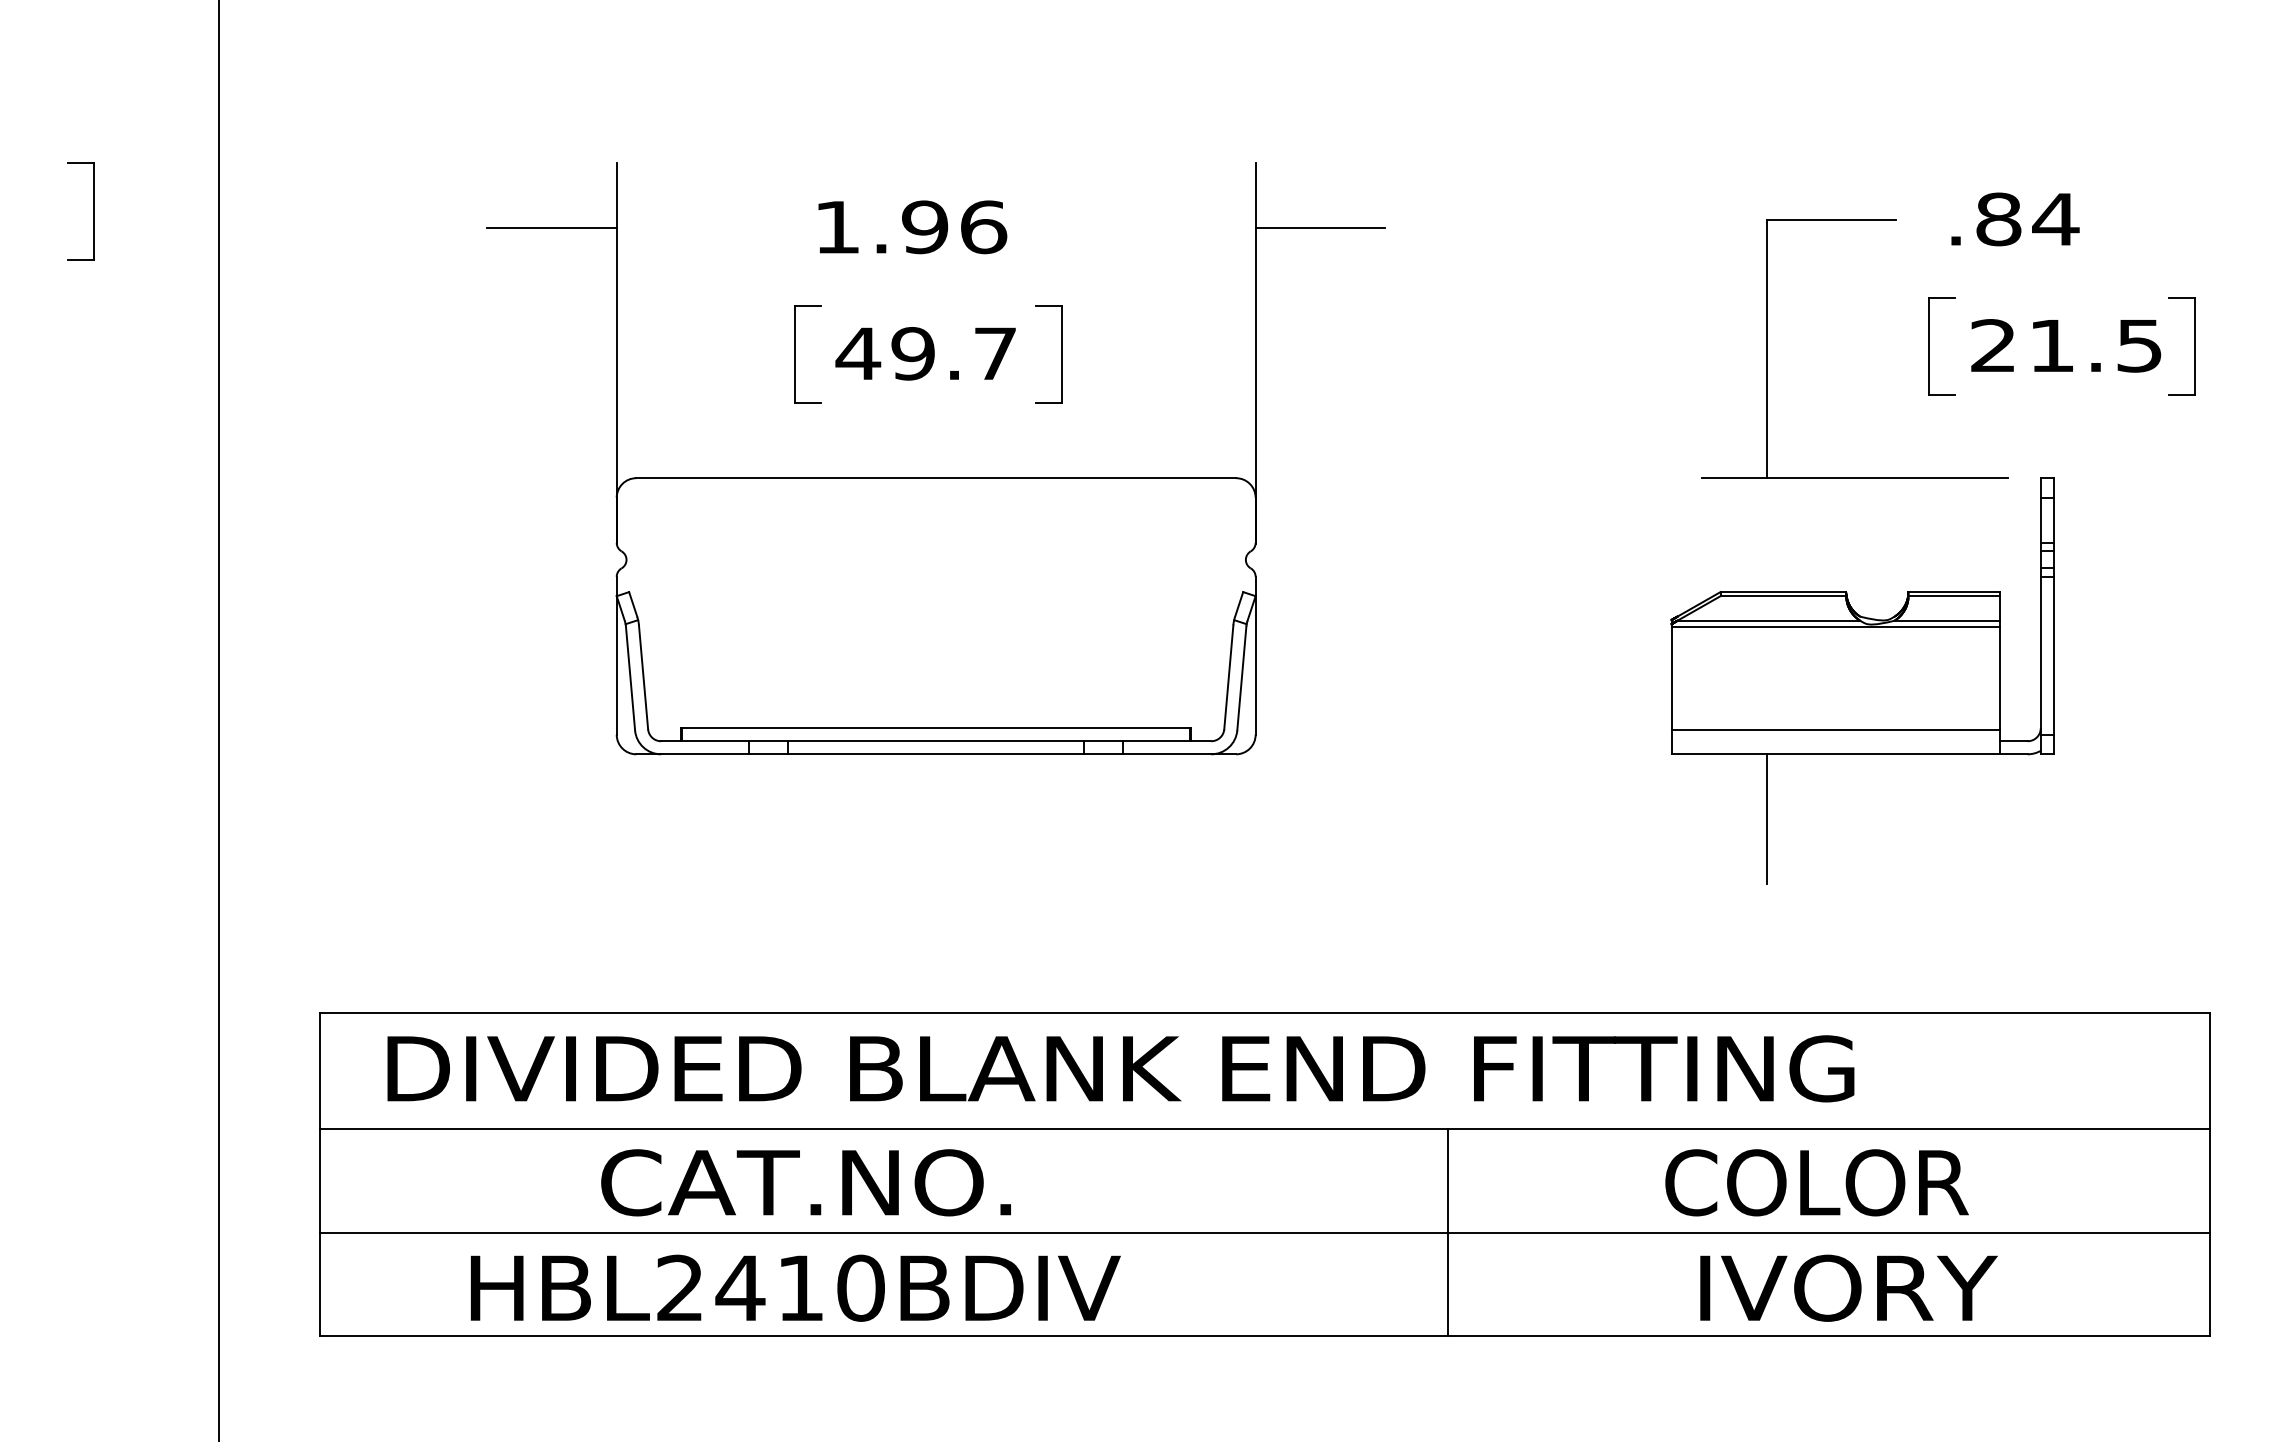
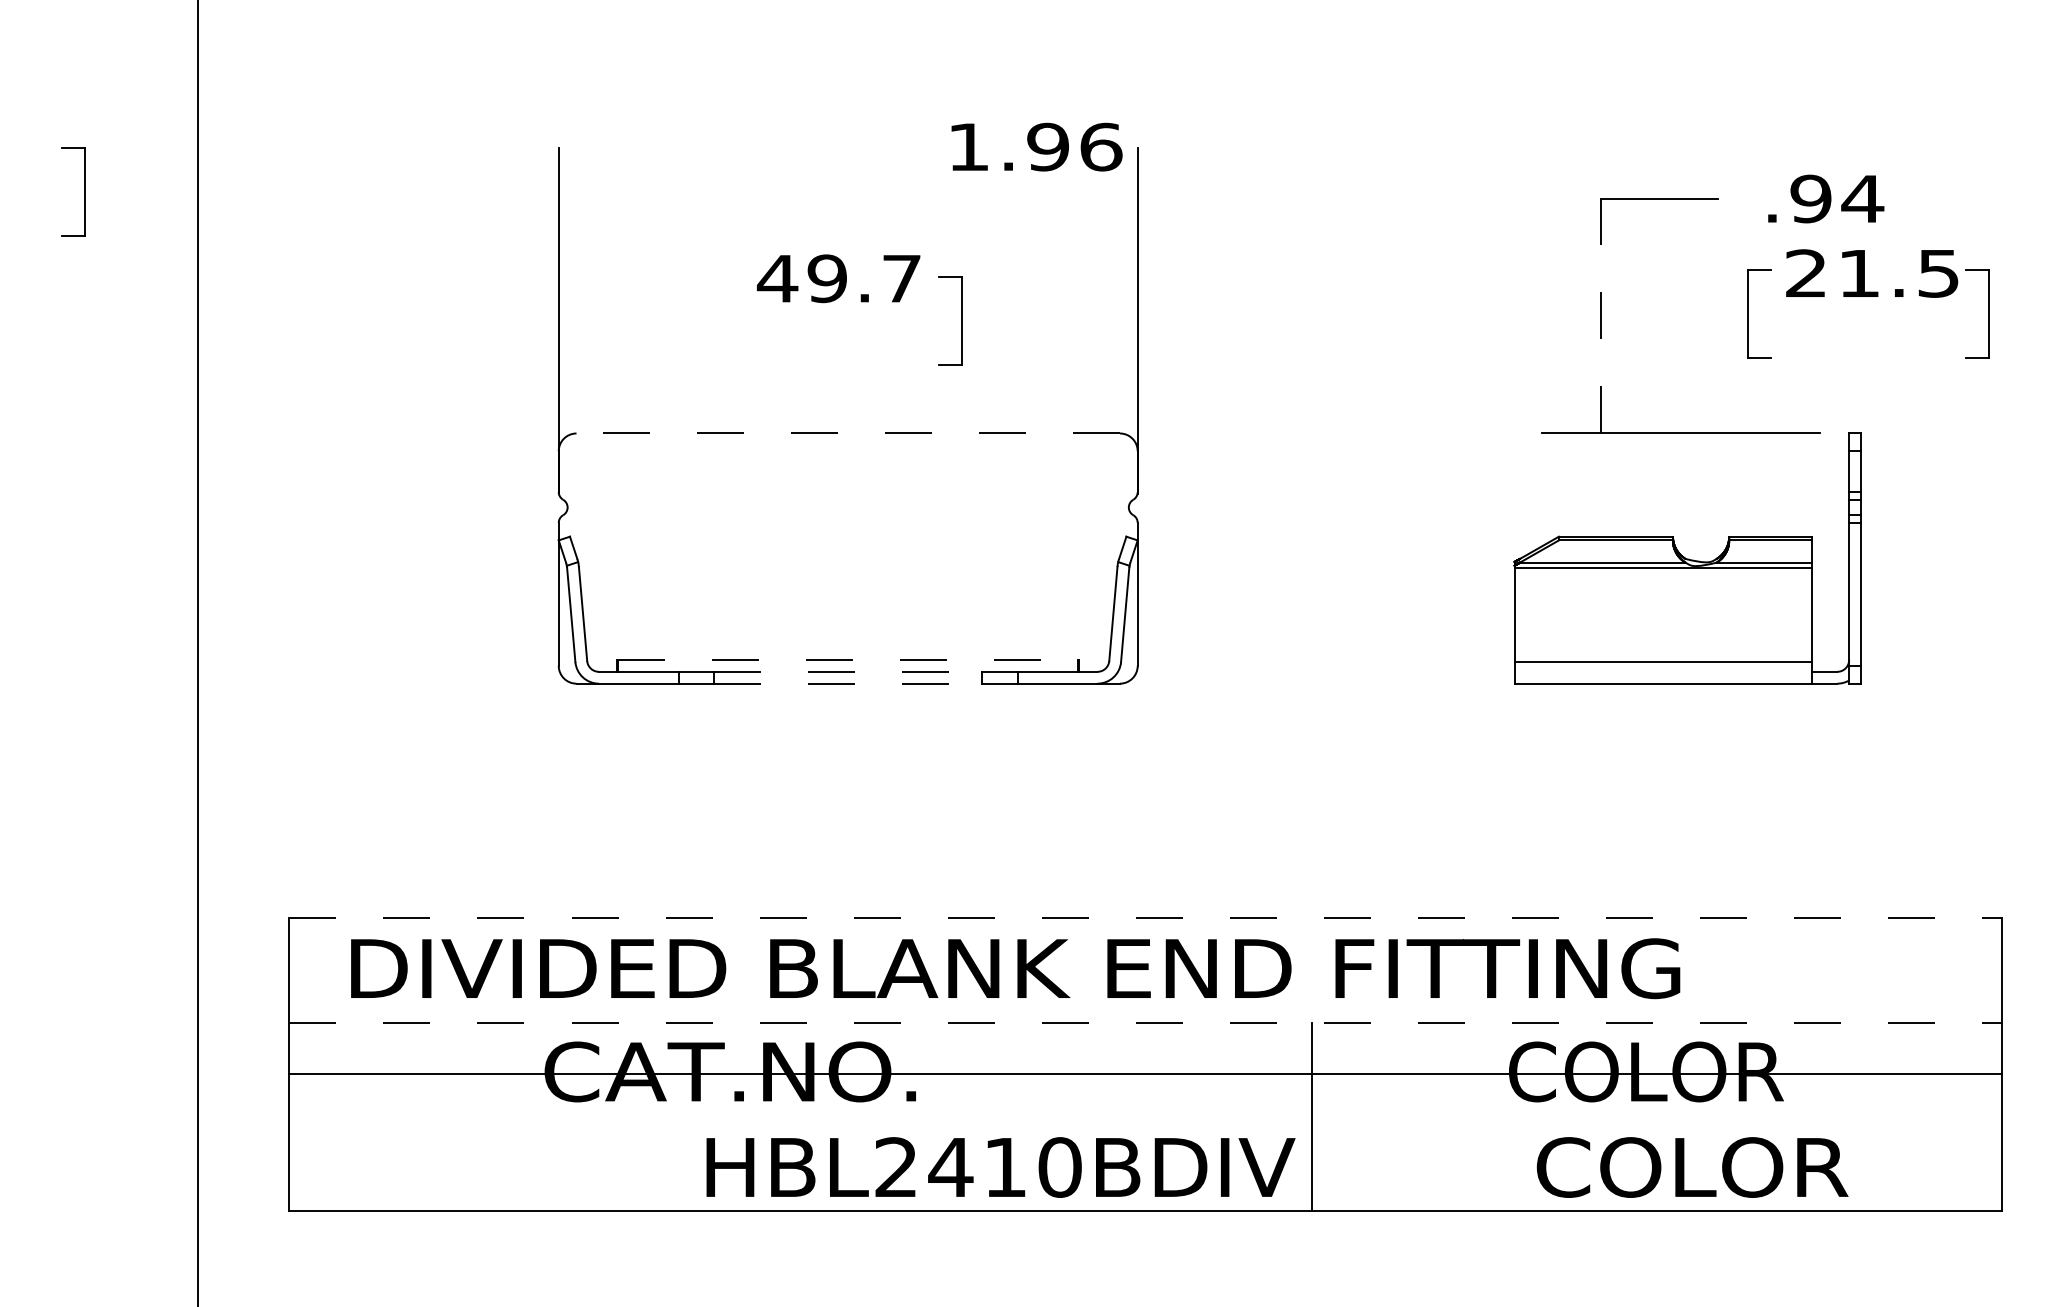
text: (1998, 218) -> (1810, 198), .84 -> .94
text: (912, 226) -> (1036, 146), moved
line: (551, 227) -> (499, 206), removed
line: (1320, 227) -> (1196, 206), removed
text: (2066, 345) -> (1872, 273), moved
line: (1766, 349) -> (1600, 316), solid -> dashed
part: (796, 353) -> (721, 320), removed
text: (925, 353) -> (838, 278), moved
line: (936, 478) -> (848, 433), solid -> dashed
line: (936, 728) -> (848, 660), solid -> dashed
line: (936, 740) -> (848, 671), solid -> dashed
line: (936, 754) -> (848, 683), solid -> dashed
line: (1766, 819) -> (1600, 742), removed
line: (1265, 1013) -> (1146, 918), solid -> dashed
line: (1265, 1129) -> (1146, 1023), solid -> dashed
line: (1264, 1233) -> (1145, 1074), moved
text: (795, 1288) -> (1000, 1167), moved
text: (1867, 1288) -> (1692, 1167), IVORY -> COLOR

